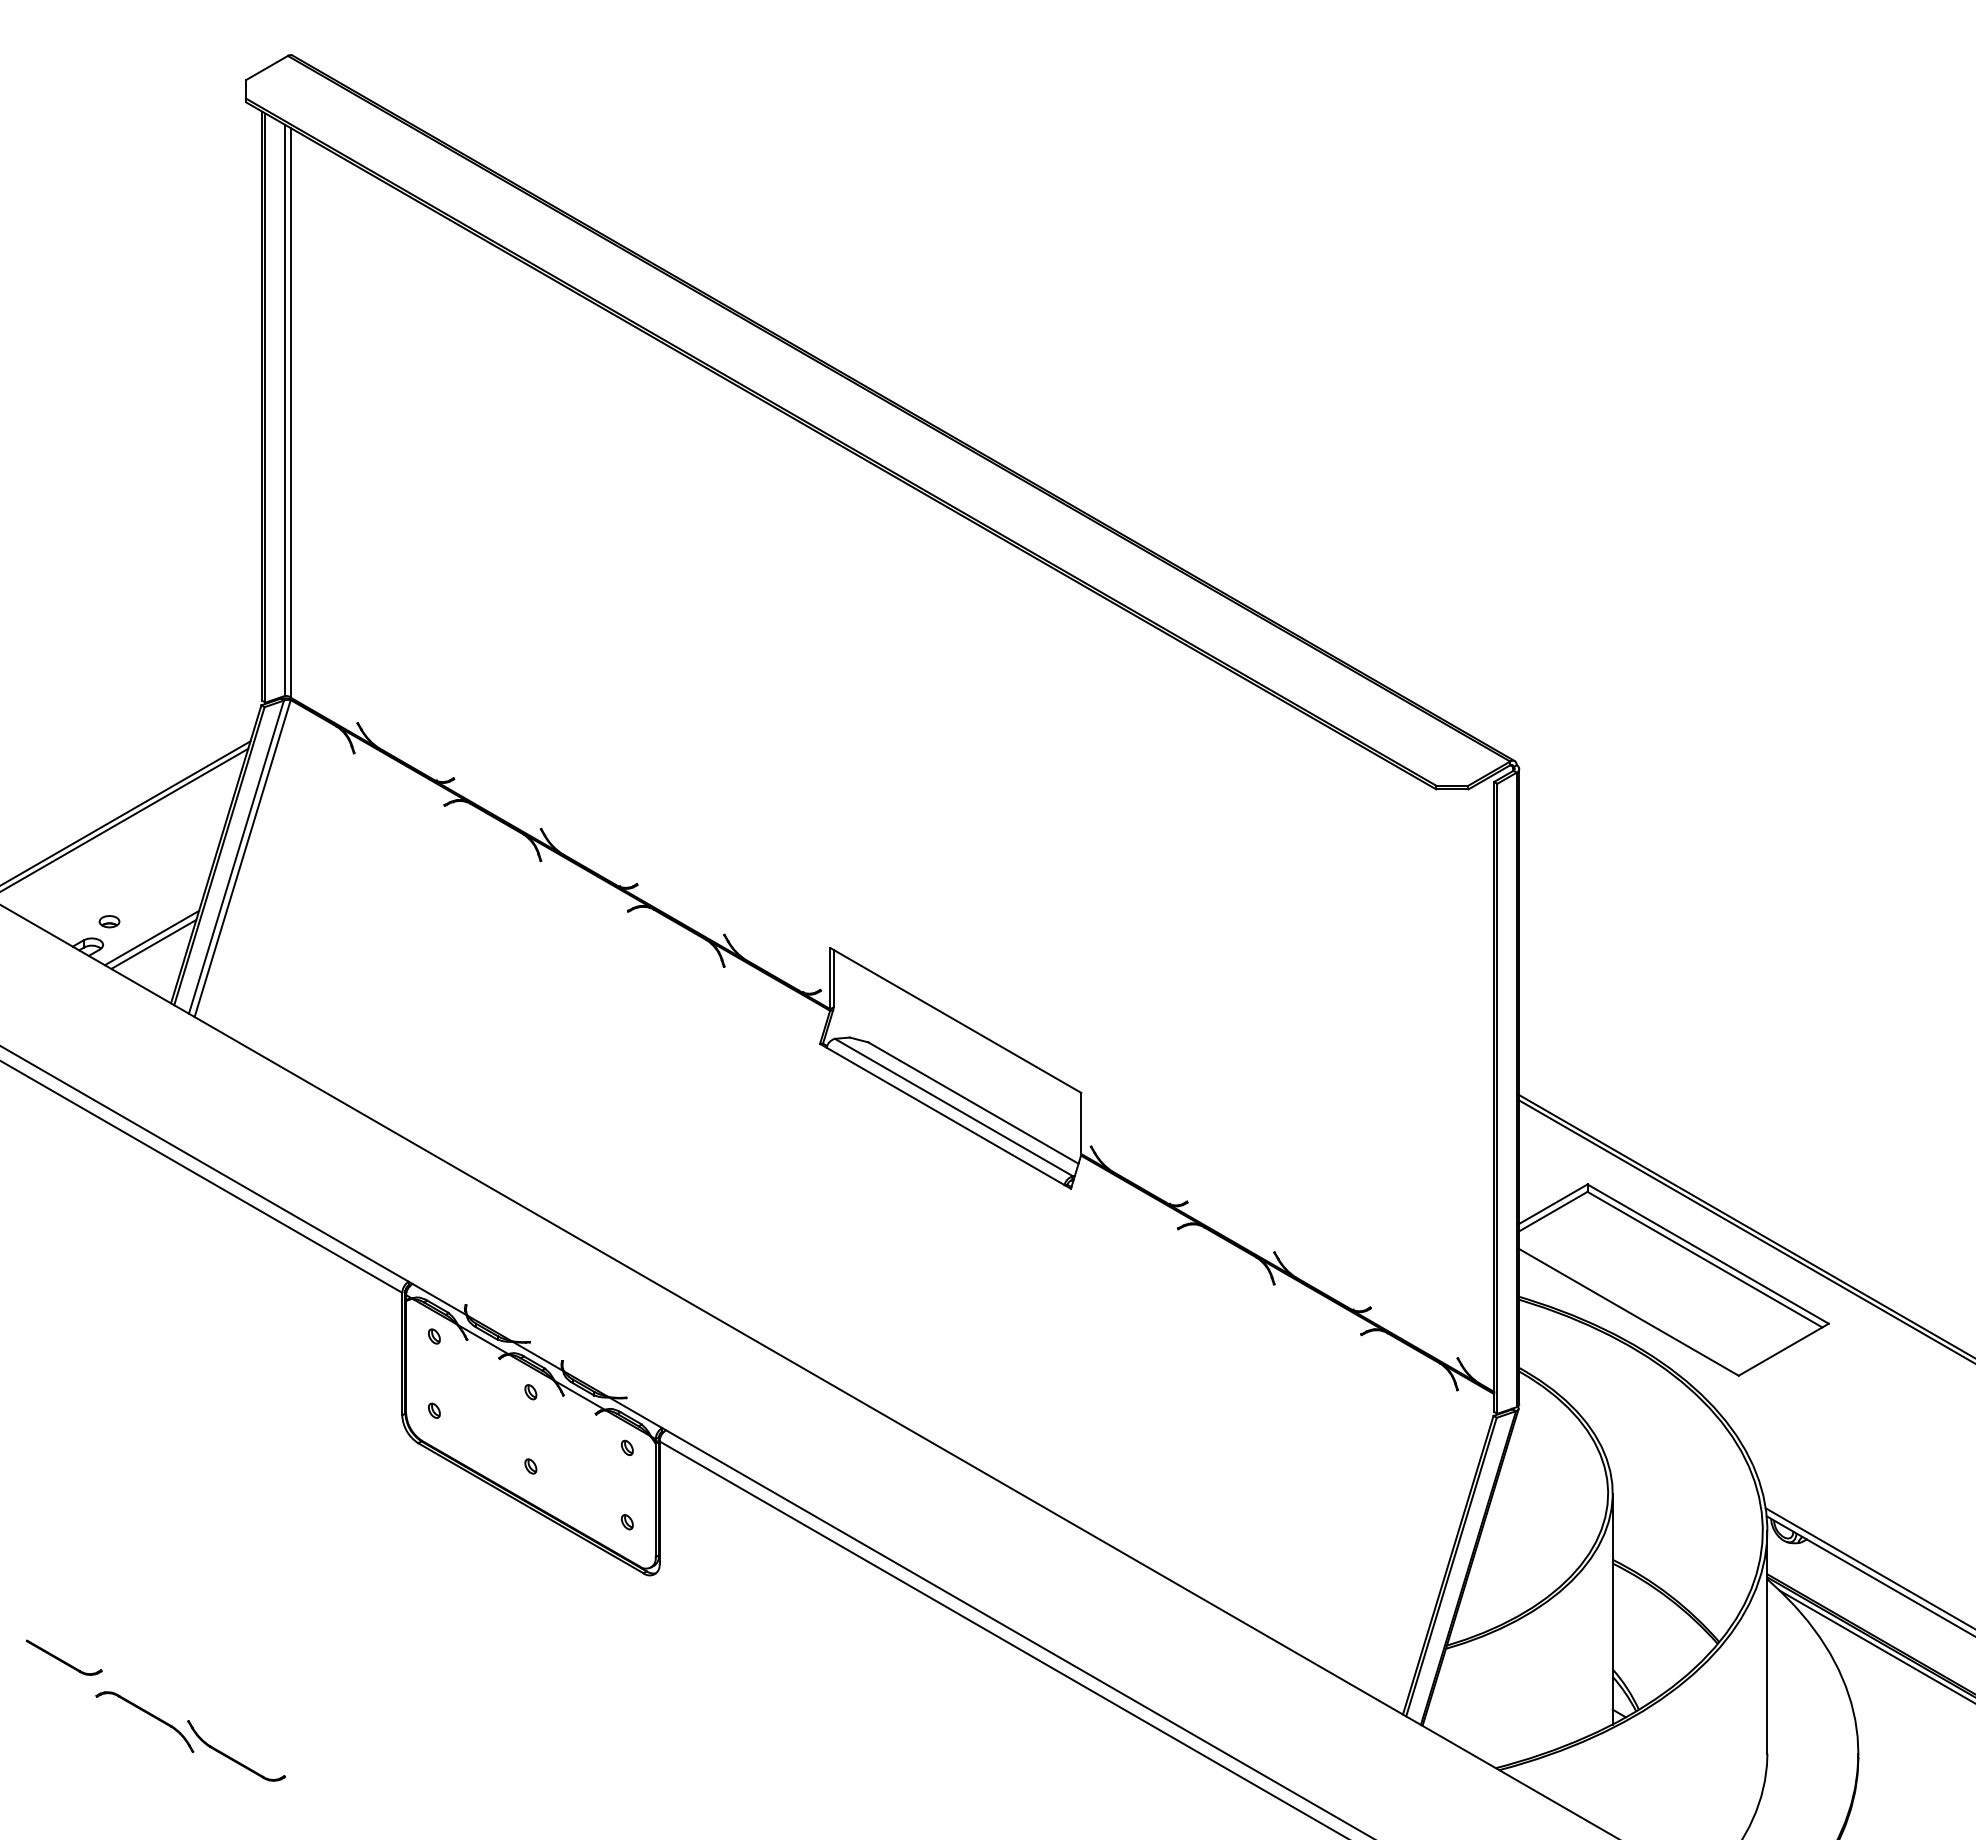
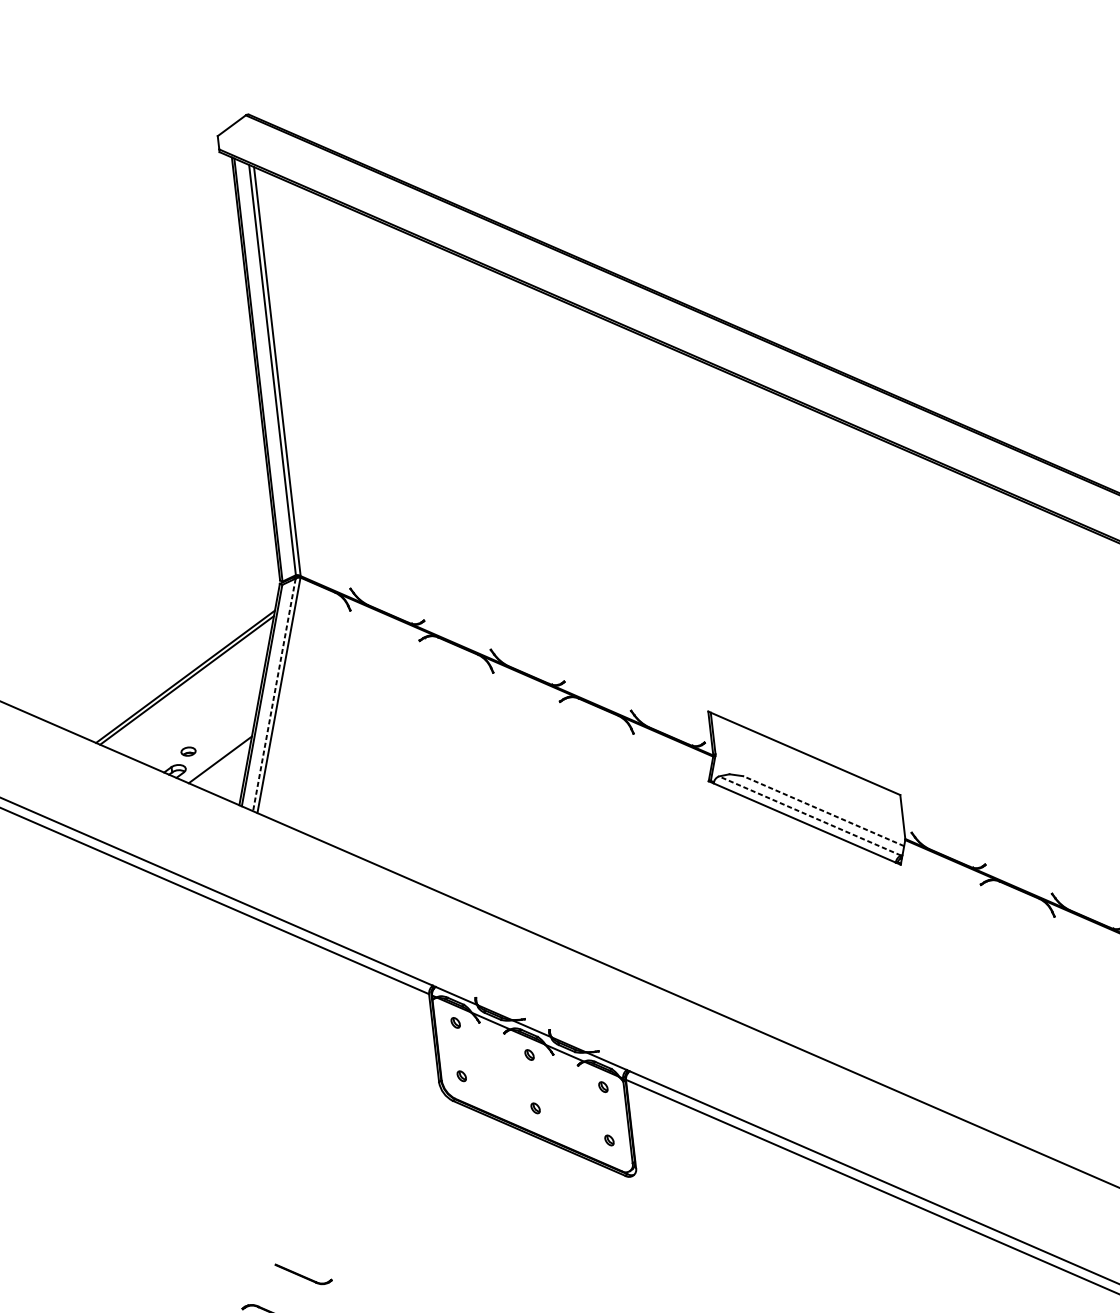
line: (236, 857) -> (274, 695), solid -> dashed
line: (153, 943) -> (221, 763), removed
line: (973, 1102) -> (823, 810), solid -> dashed
line: (953, 1107) -> (809, 816), solid -> dashed
part: (63, 1657) -> (303, 1273), moved

